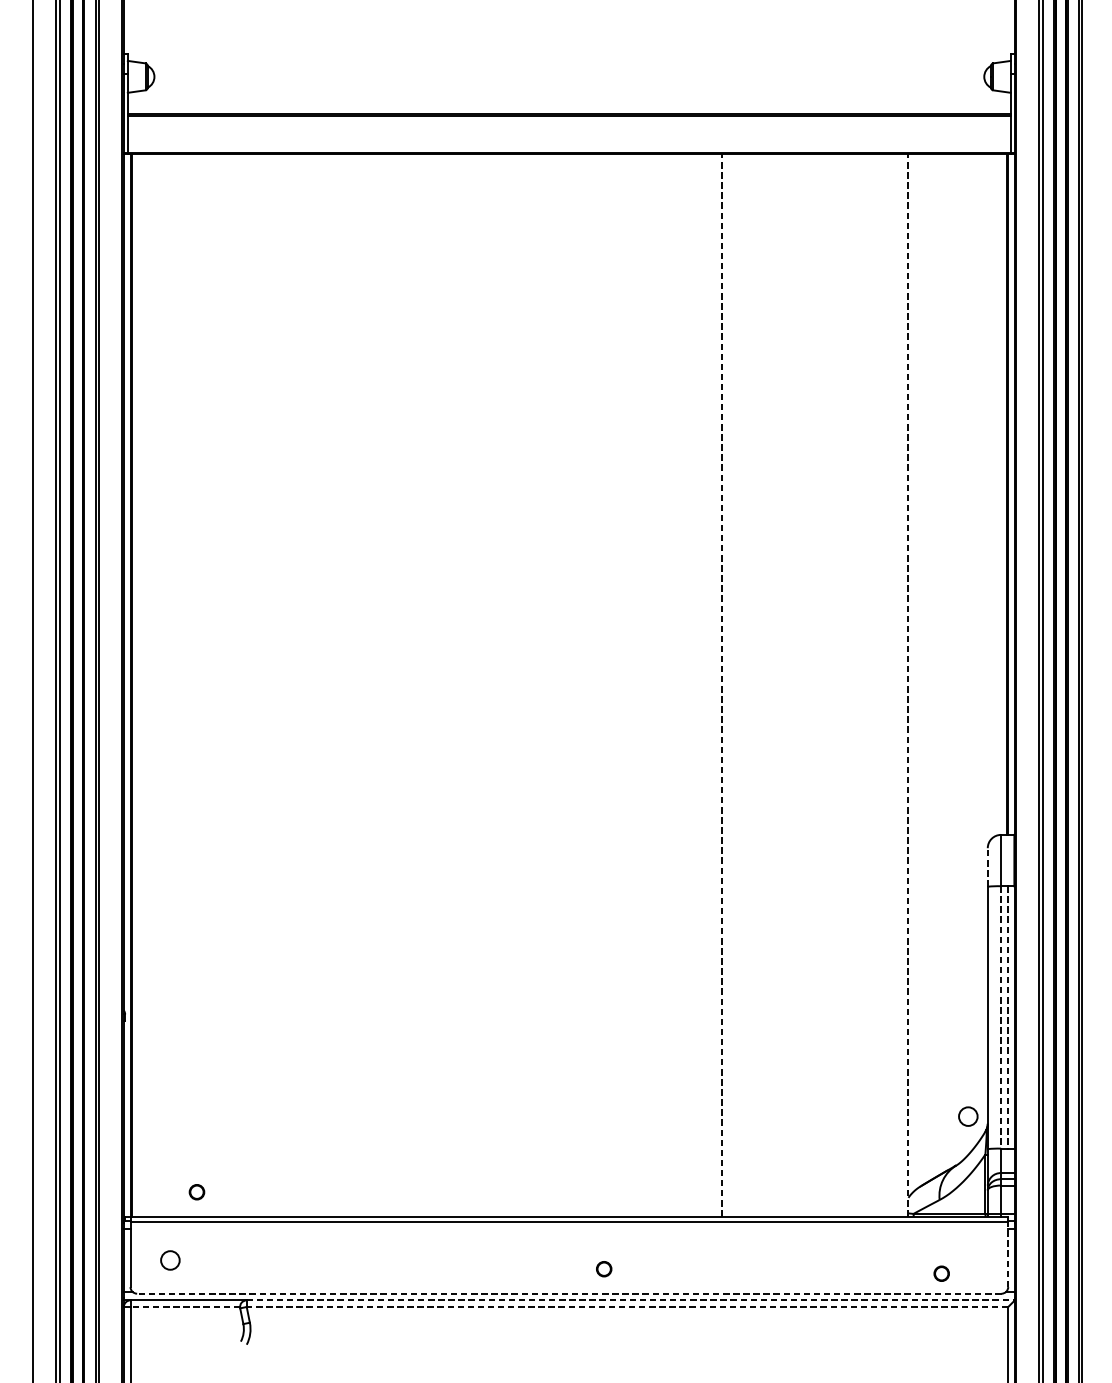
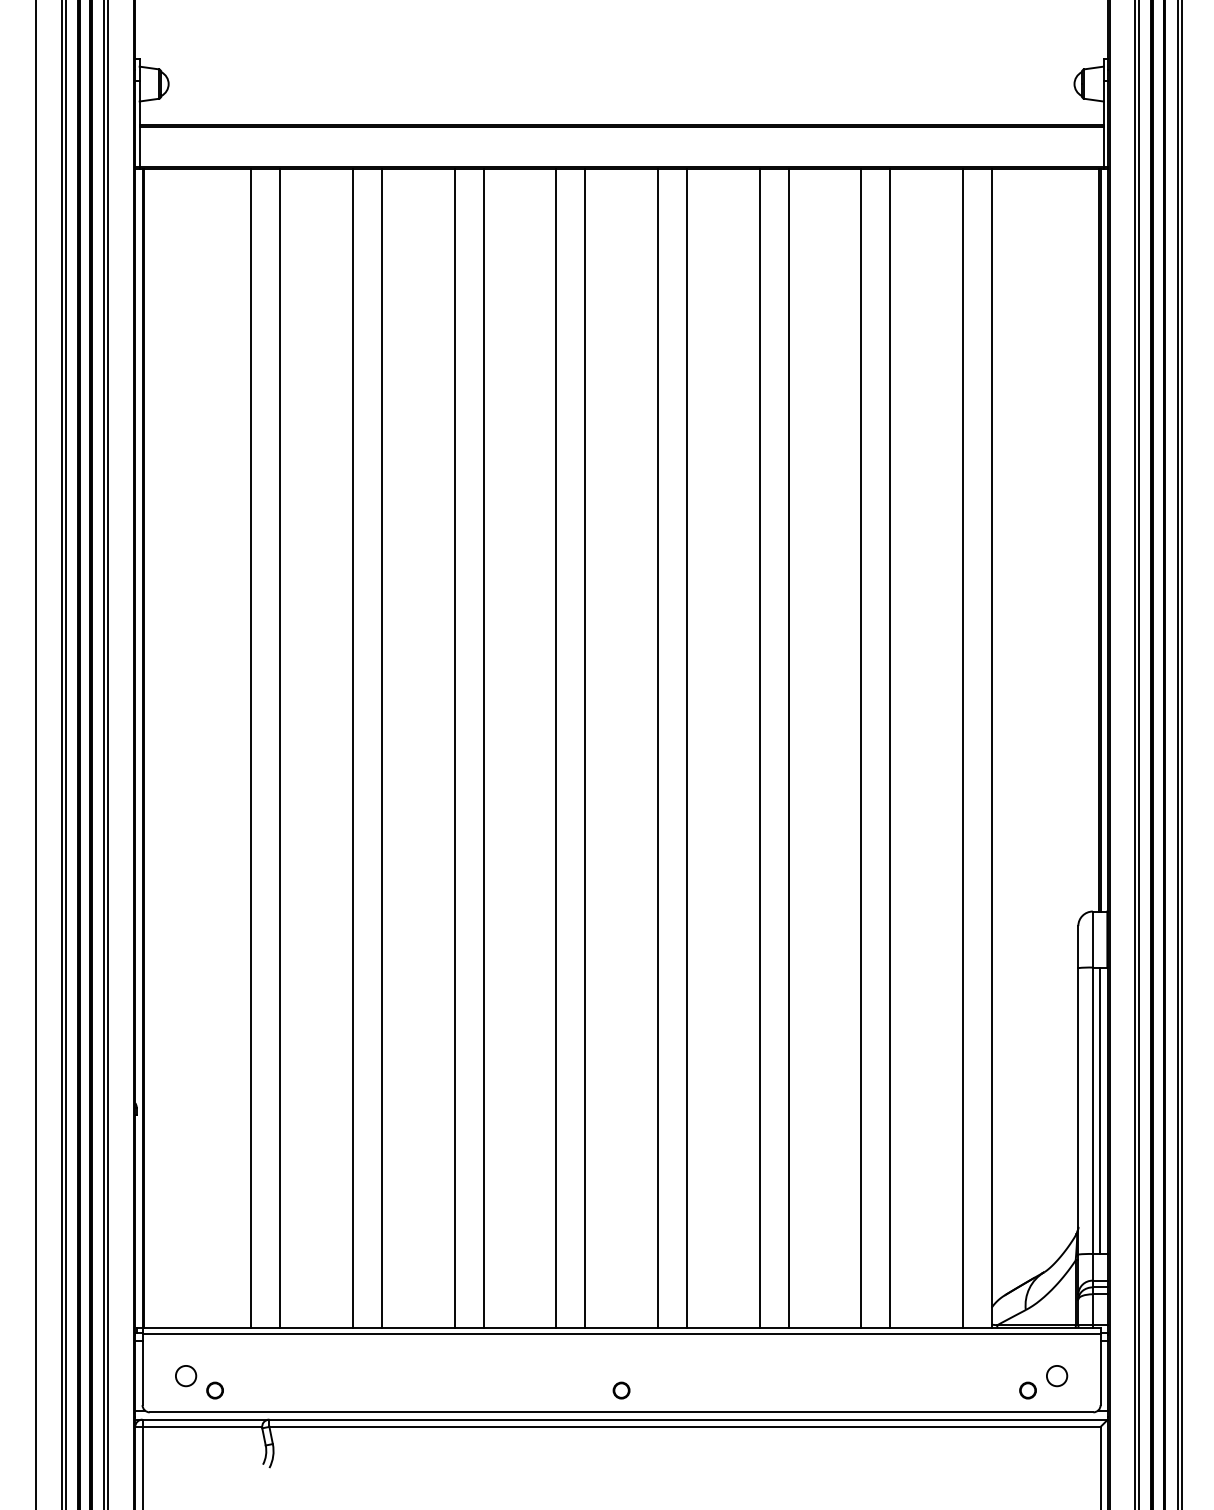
line: (230, 685) -> (251, 748), added
line: (256, 685) -> (280, 748), added
line: (323, 685) -> (353, 748), added
line: (350, 685) -> (382, 748), added
line: (416, 685) -> (454, 748), added
line: (442, 685) -> (483, 748), added
line: (509, 685) -> (556, 748), added
line: (536, 685) -> (585, 748), added
line: (602, 685) -> (657, 748), added
line: (628, 685) -> (686, 748), added
line: (695, 685) -> (759, 748), added
line: (722, 685) -> (788, 748), dashed -> solid
line: (789, 685) -> (861, 748), added
line: (815, 685) -> (890, 748), added
line: (881, 685) -> (962, 748), added
line: (908, 685) -> (991, 748), dashed -> solid
line: (987, 866) -> (1078, 946), dashed -> solid
line: (1000, 1018) -> (1092, 1111), dashed -> solid
line: (1008, 1018) -> (1100, 1111), dashed -> solid
circle: (968, 1117) -> (1057, 1376), moved
part: (196, 1192) -> (214, 1390), moved
line: (1008, 1254) -> (1100, 1369), dashed -> solid
part: (604, 1269) -> (621, 1390), moved
line: (569, 1293) -> (621, 1412), dashed -> solid
line: (631, 1300) -> (689, 1419), dashed -> solid
line: (185, 1306) -> (202, 1426), dashed -> solid
line: (627, 1306) -> (685, 1426), dashed -> solid

